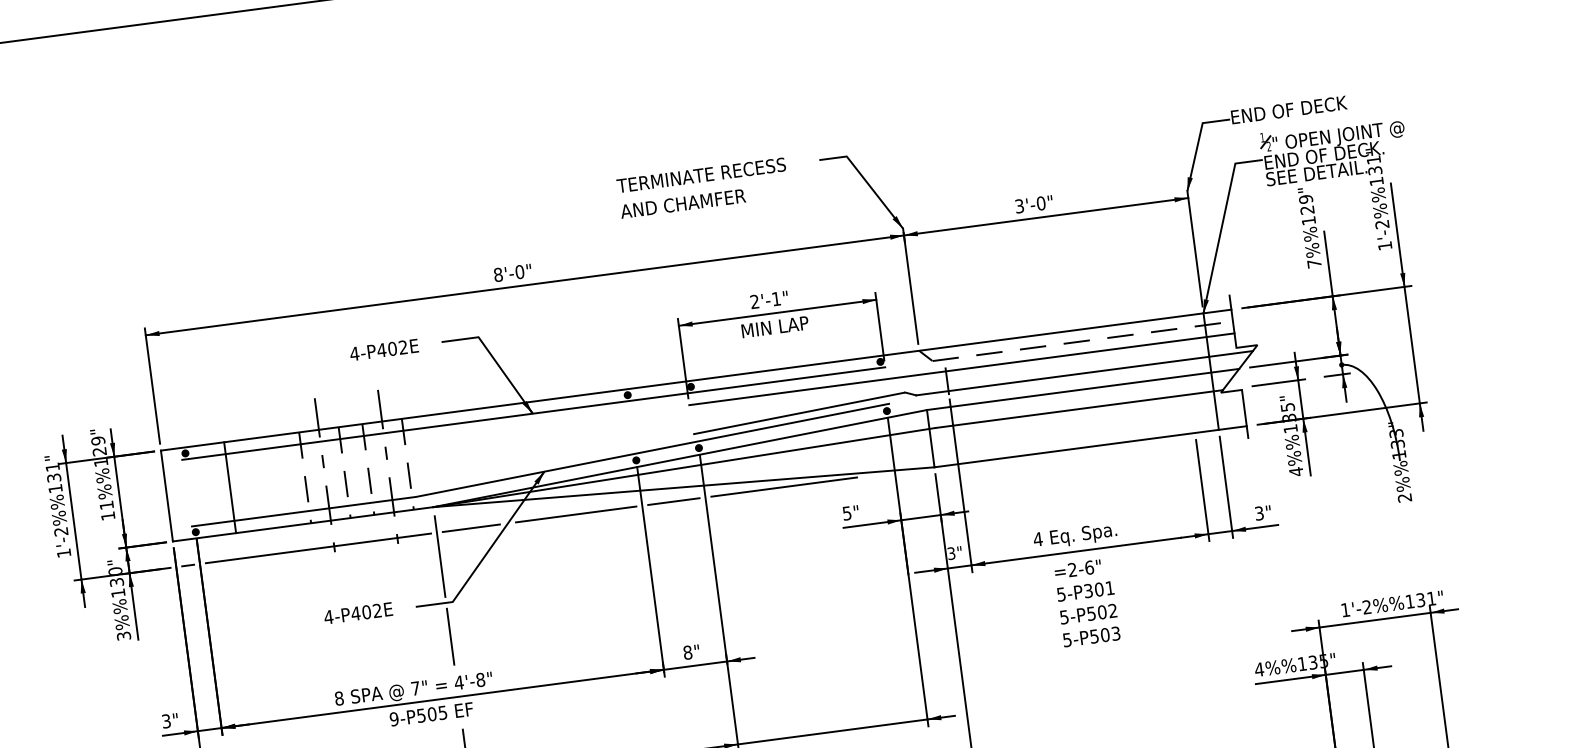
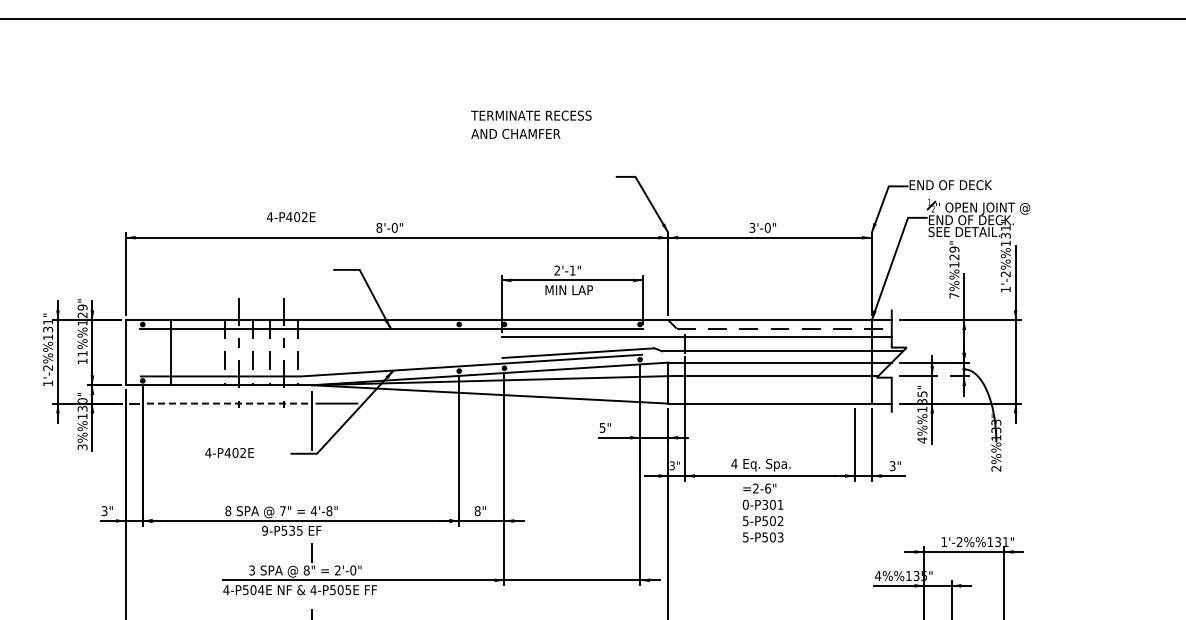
text: (703, 187) -> (531, 124), moved
text: (383, 350) -> (290, 217), moved
line: (783, 486) -> (560, 403), removed
line: (673, 501) -> (481, 403), removed
line: (575, 514) -> (411, 403), removed
line: (318, 548) -> (227, 403), solid -> dashed
text: (1060, 594) -> (745, 504), 5-P301 -> 0-P301
text: (358, 612) -> (229, 452), moved
line: (450, 636) -> (312, 477), removed
text: (432, 713) -> (292, 530), 9-P505 -> 9-P535

